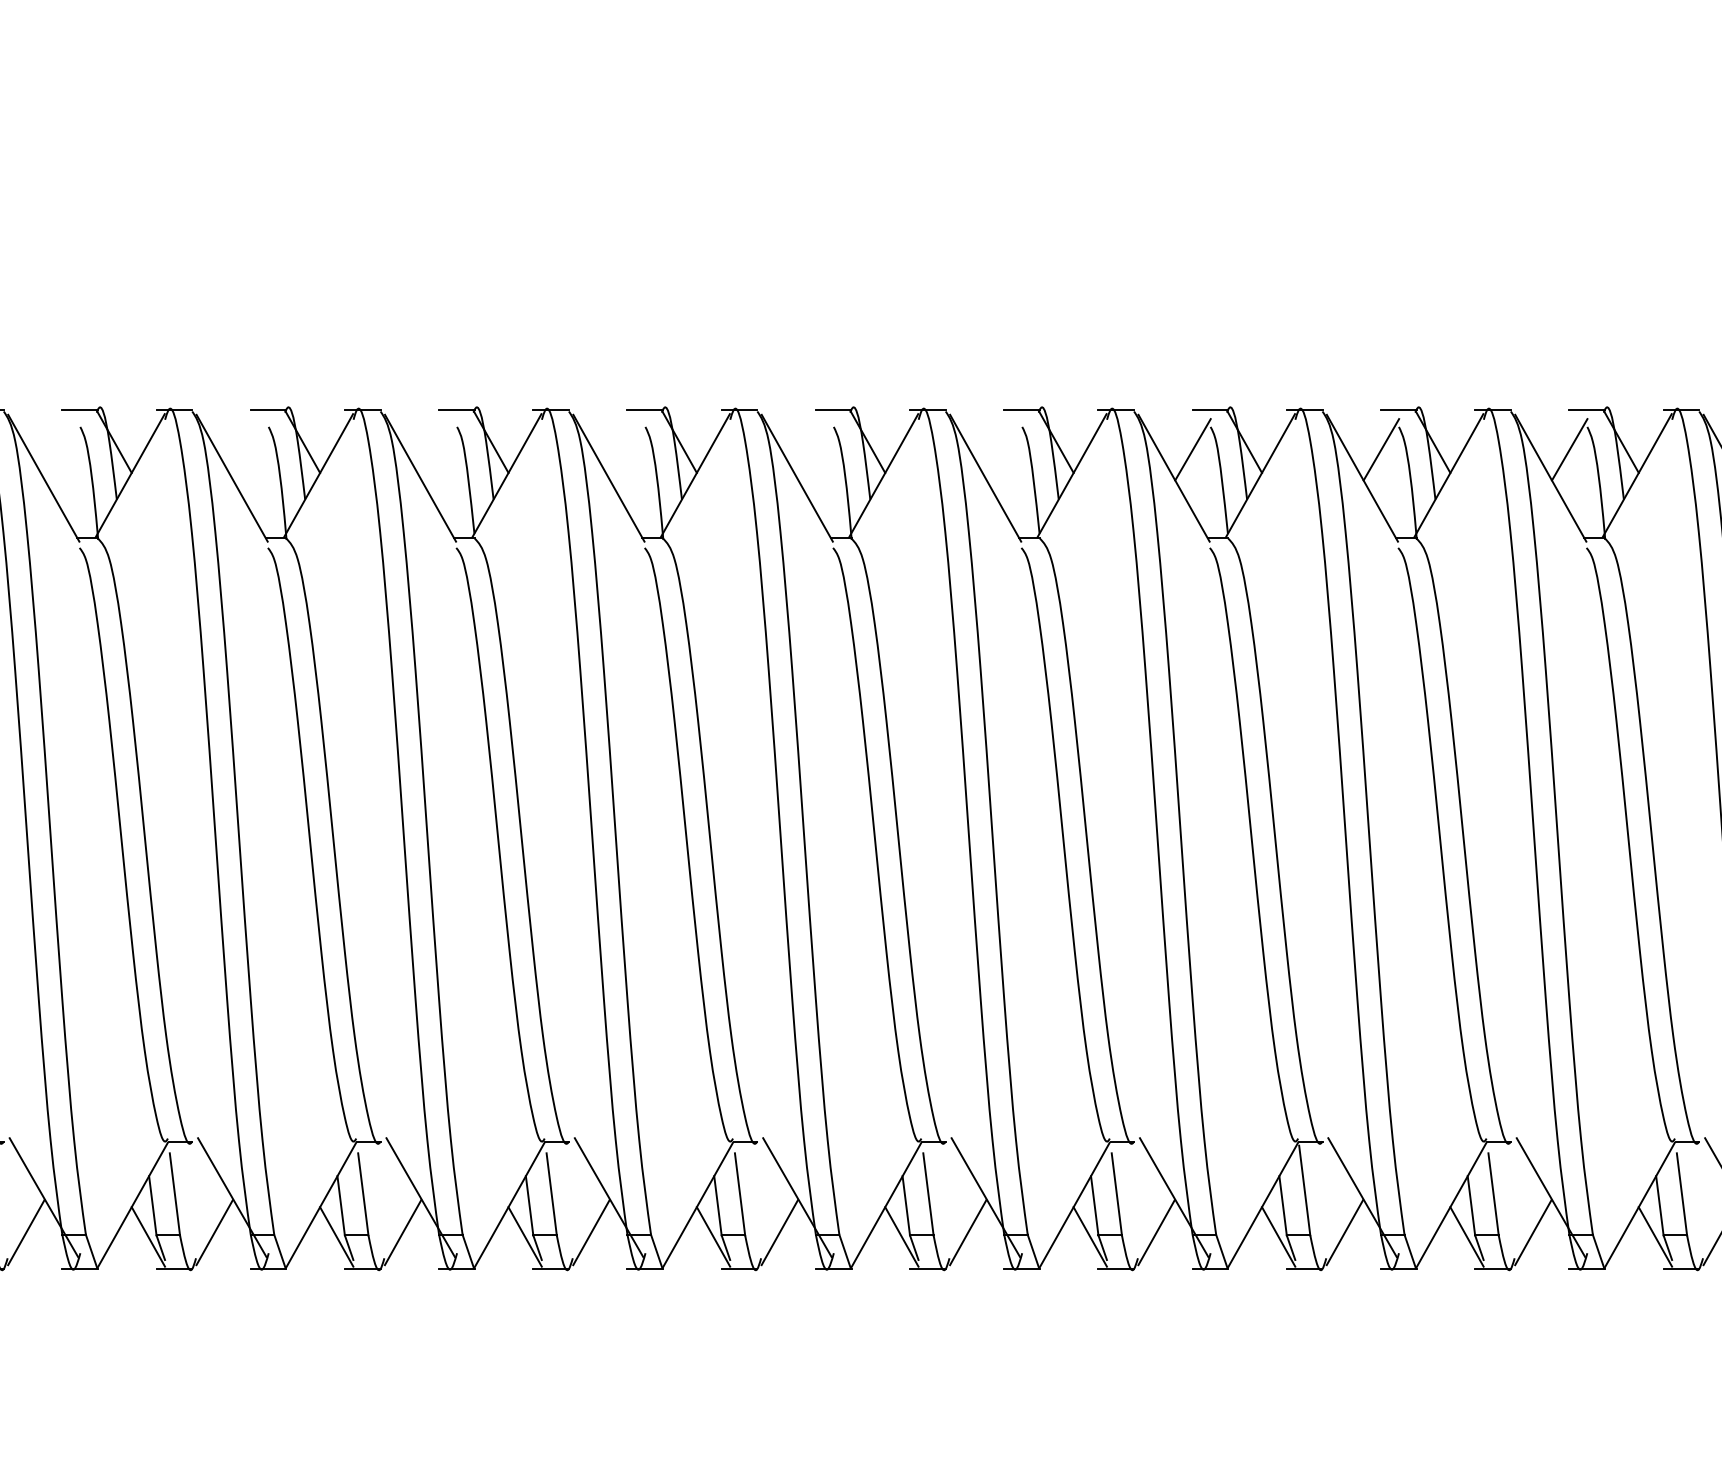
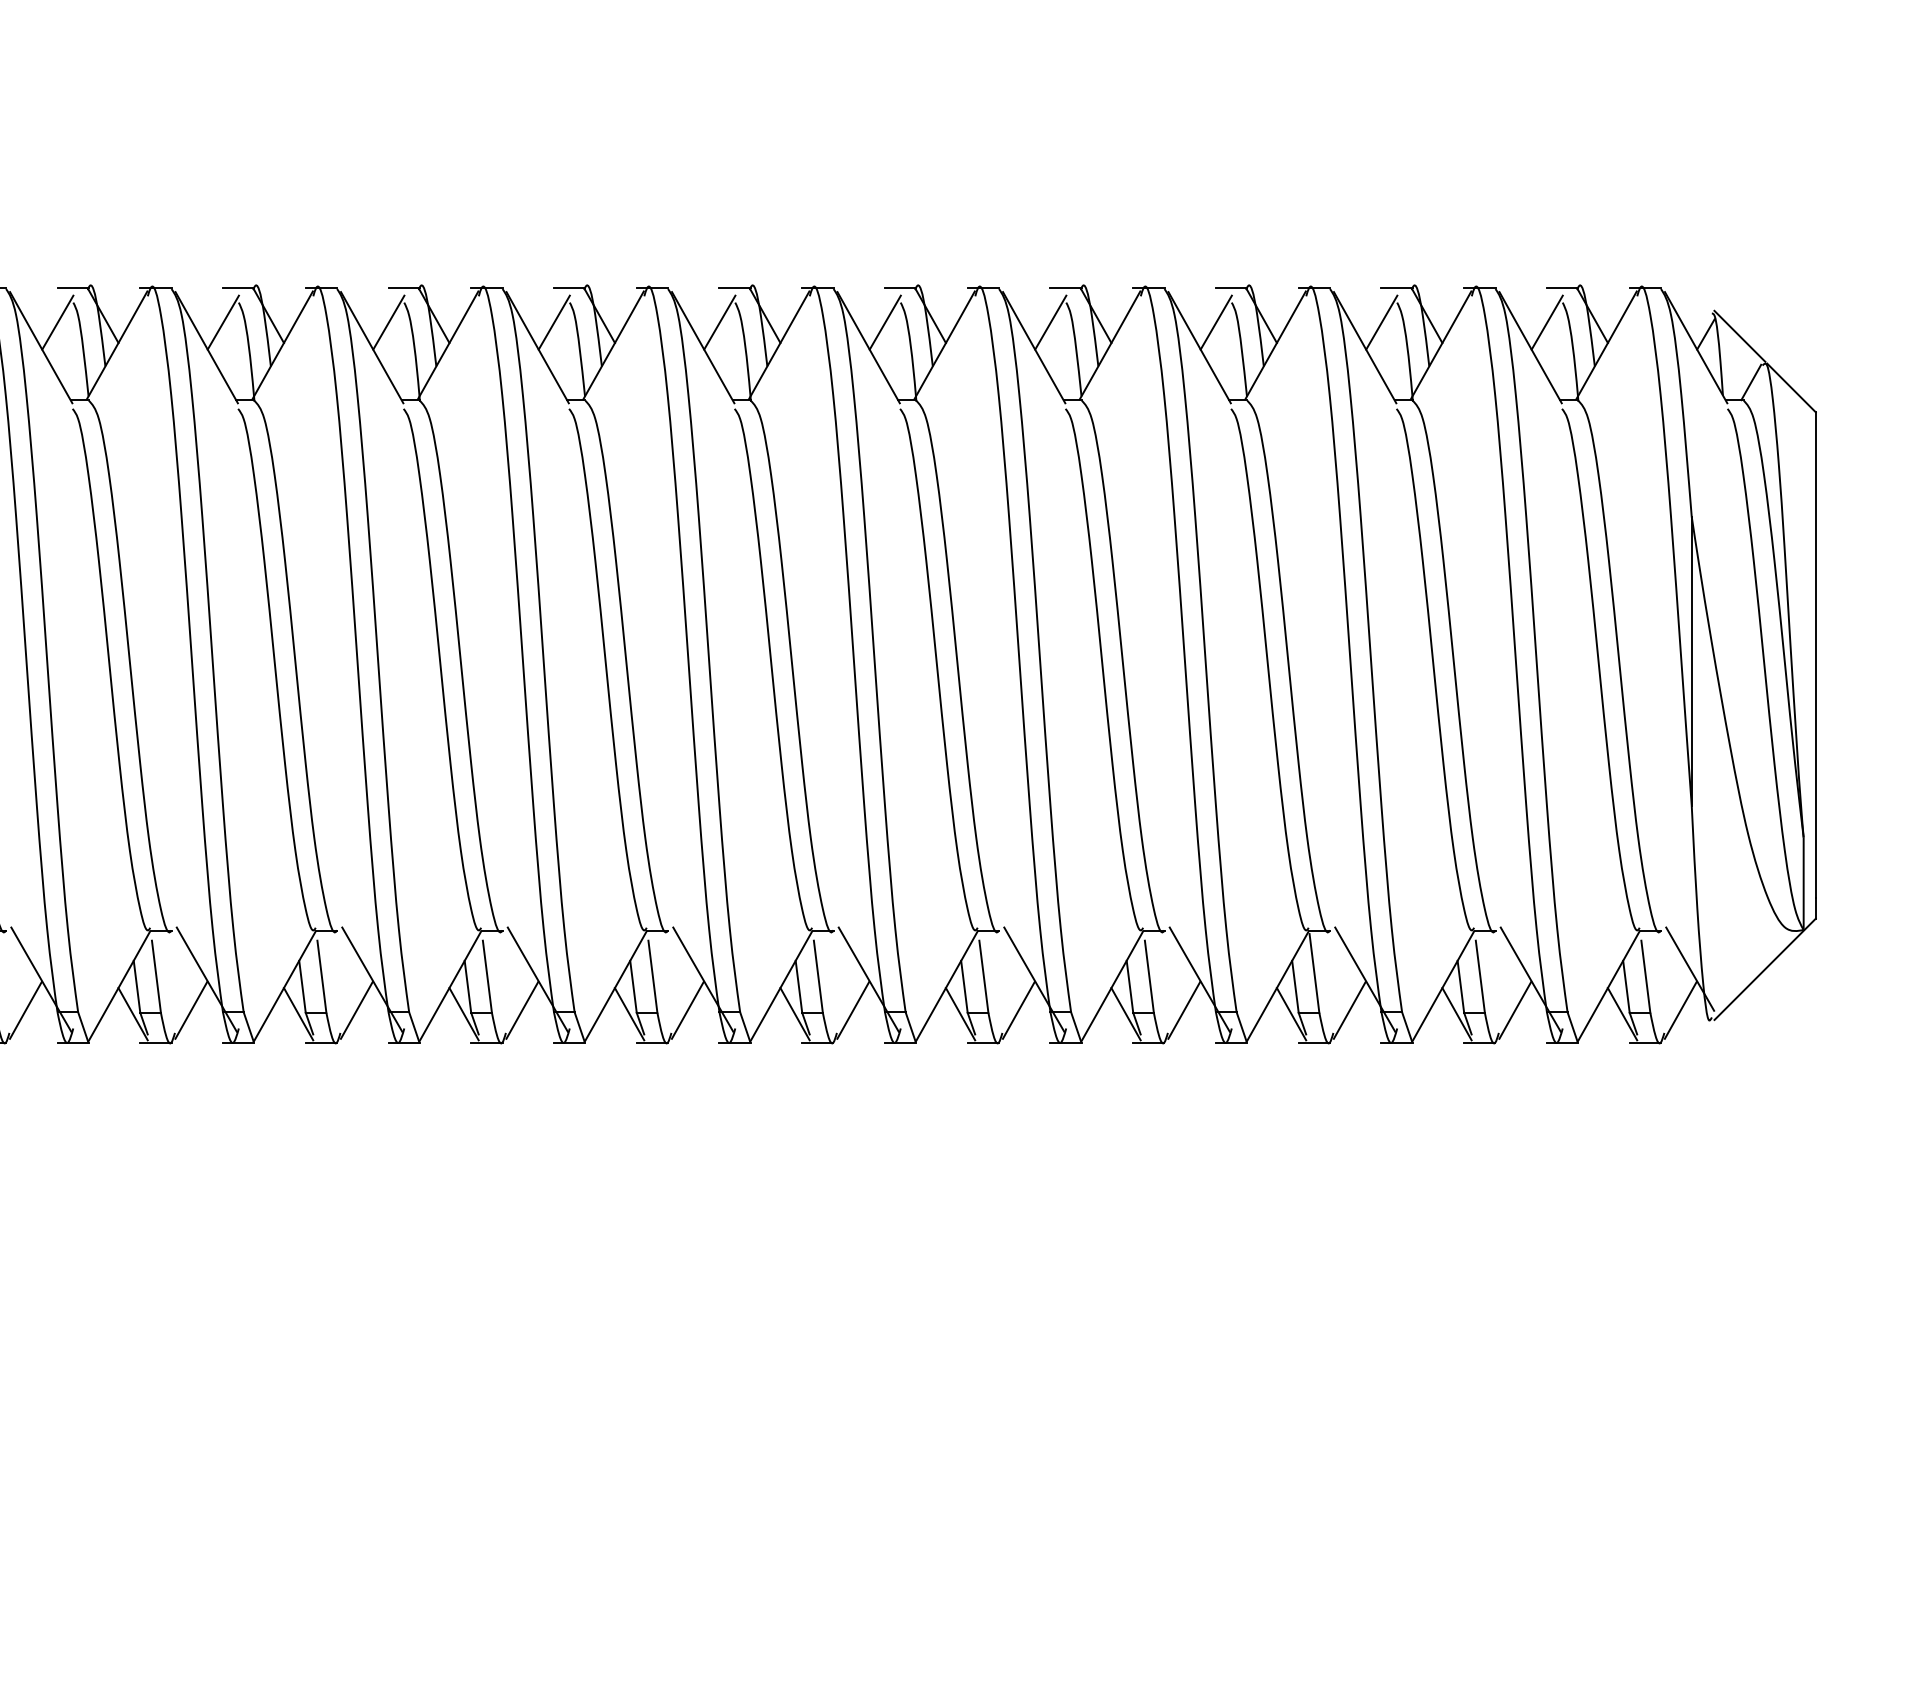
line: (61, 449) -> (222, 322), added
line: (250, 449) -> (388, 322), added
line: (438, 449) -> (553, 322), added
line: (627, 449) -> (719, 322), added
line: (815, 449) -> (884, 322), added
line: (1004, 449) -> (1050, 322), added

